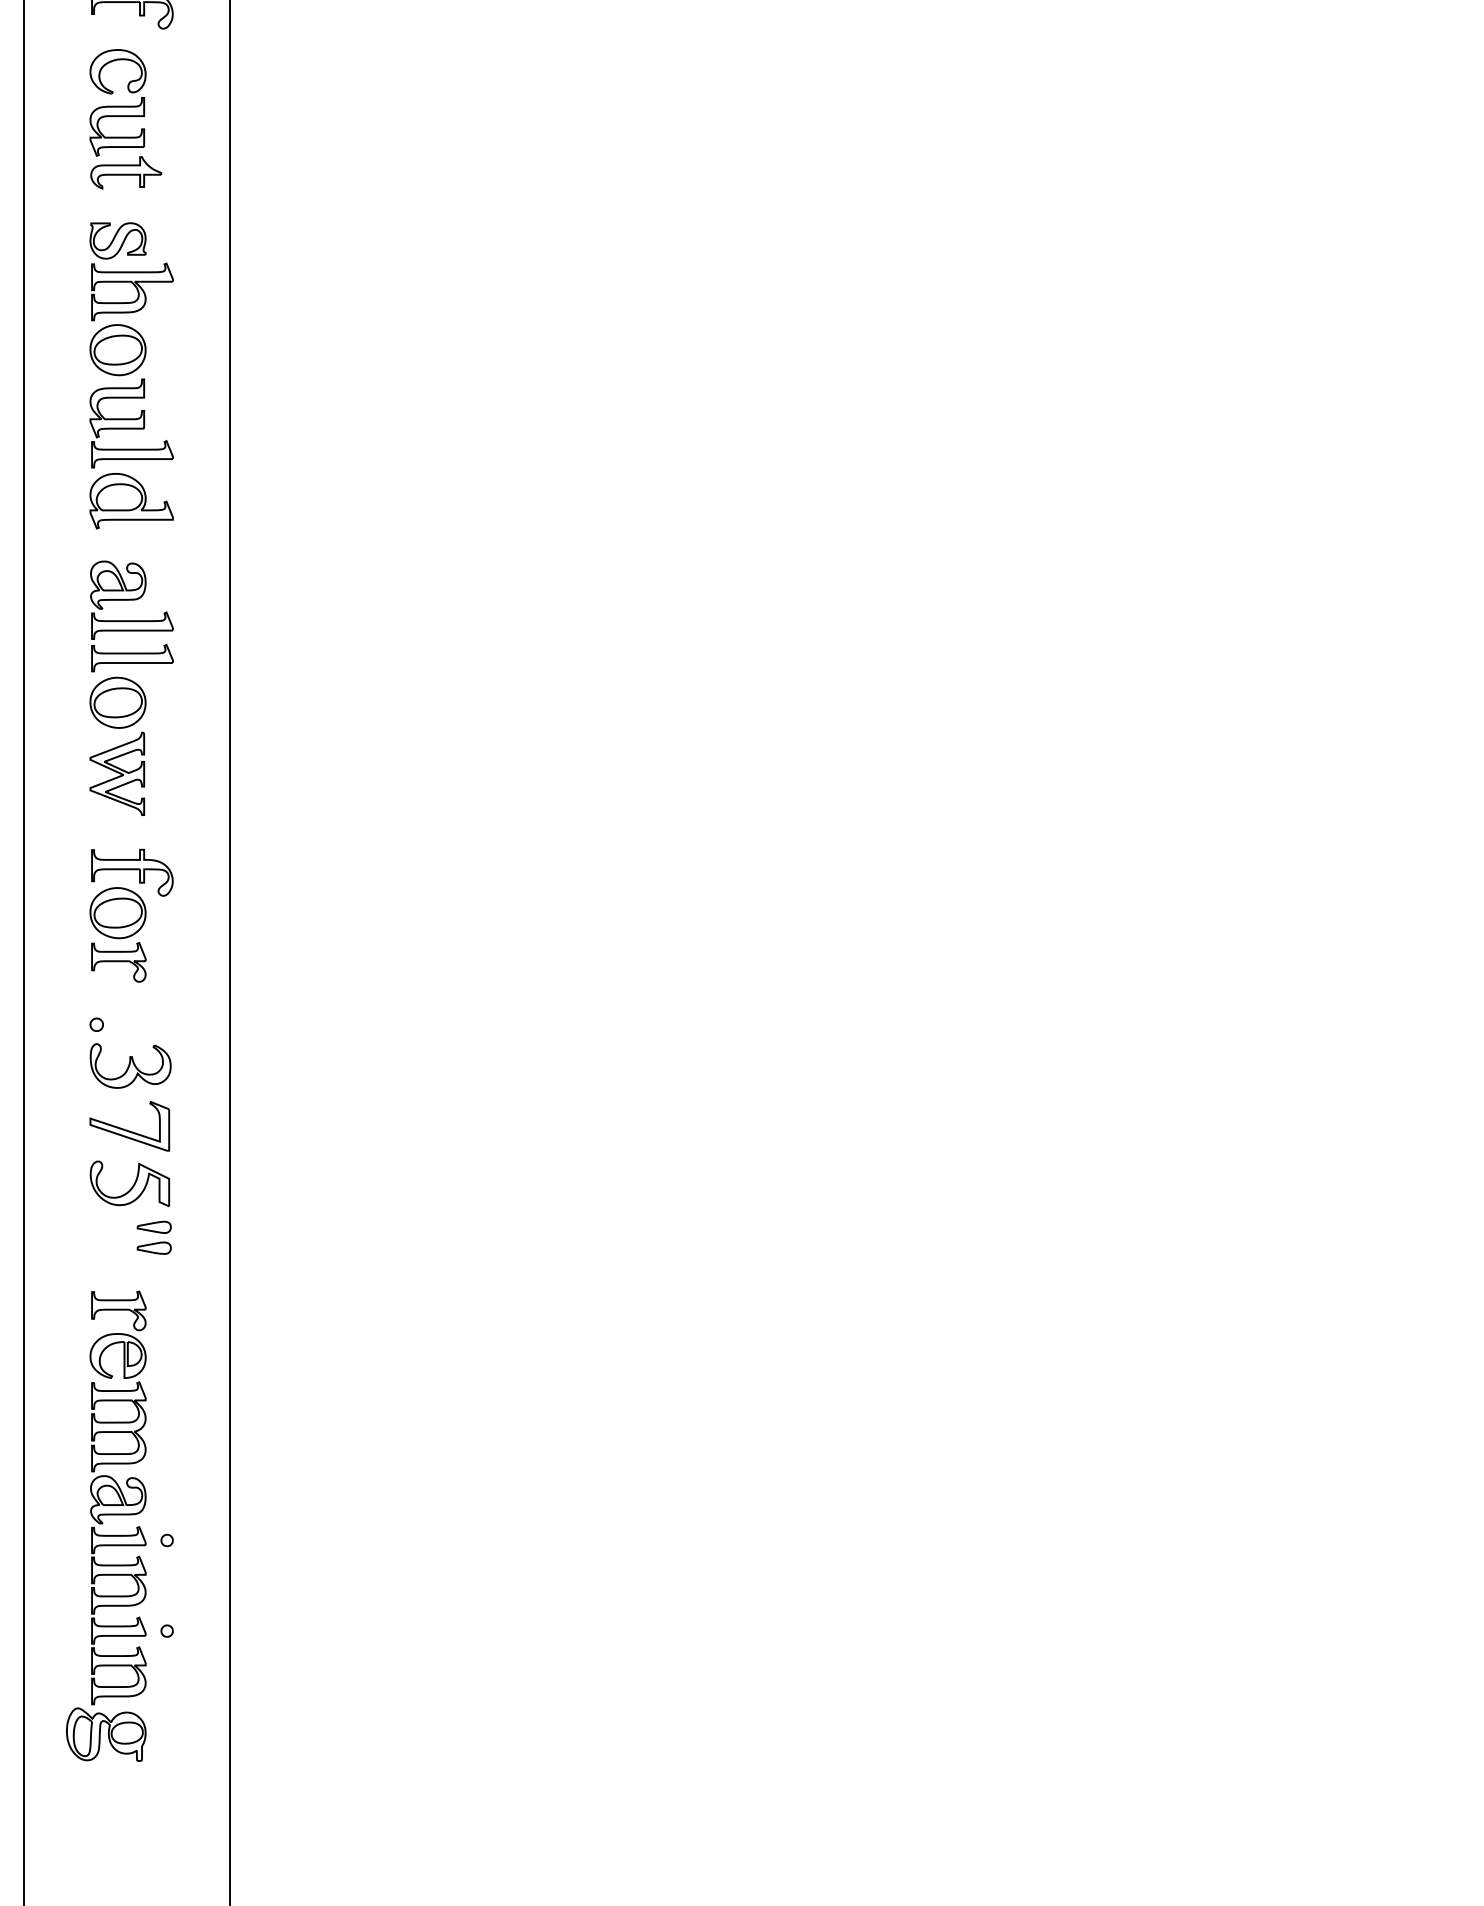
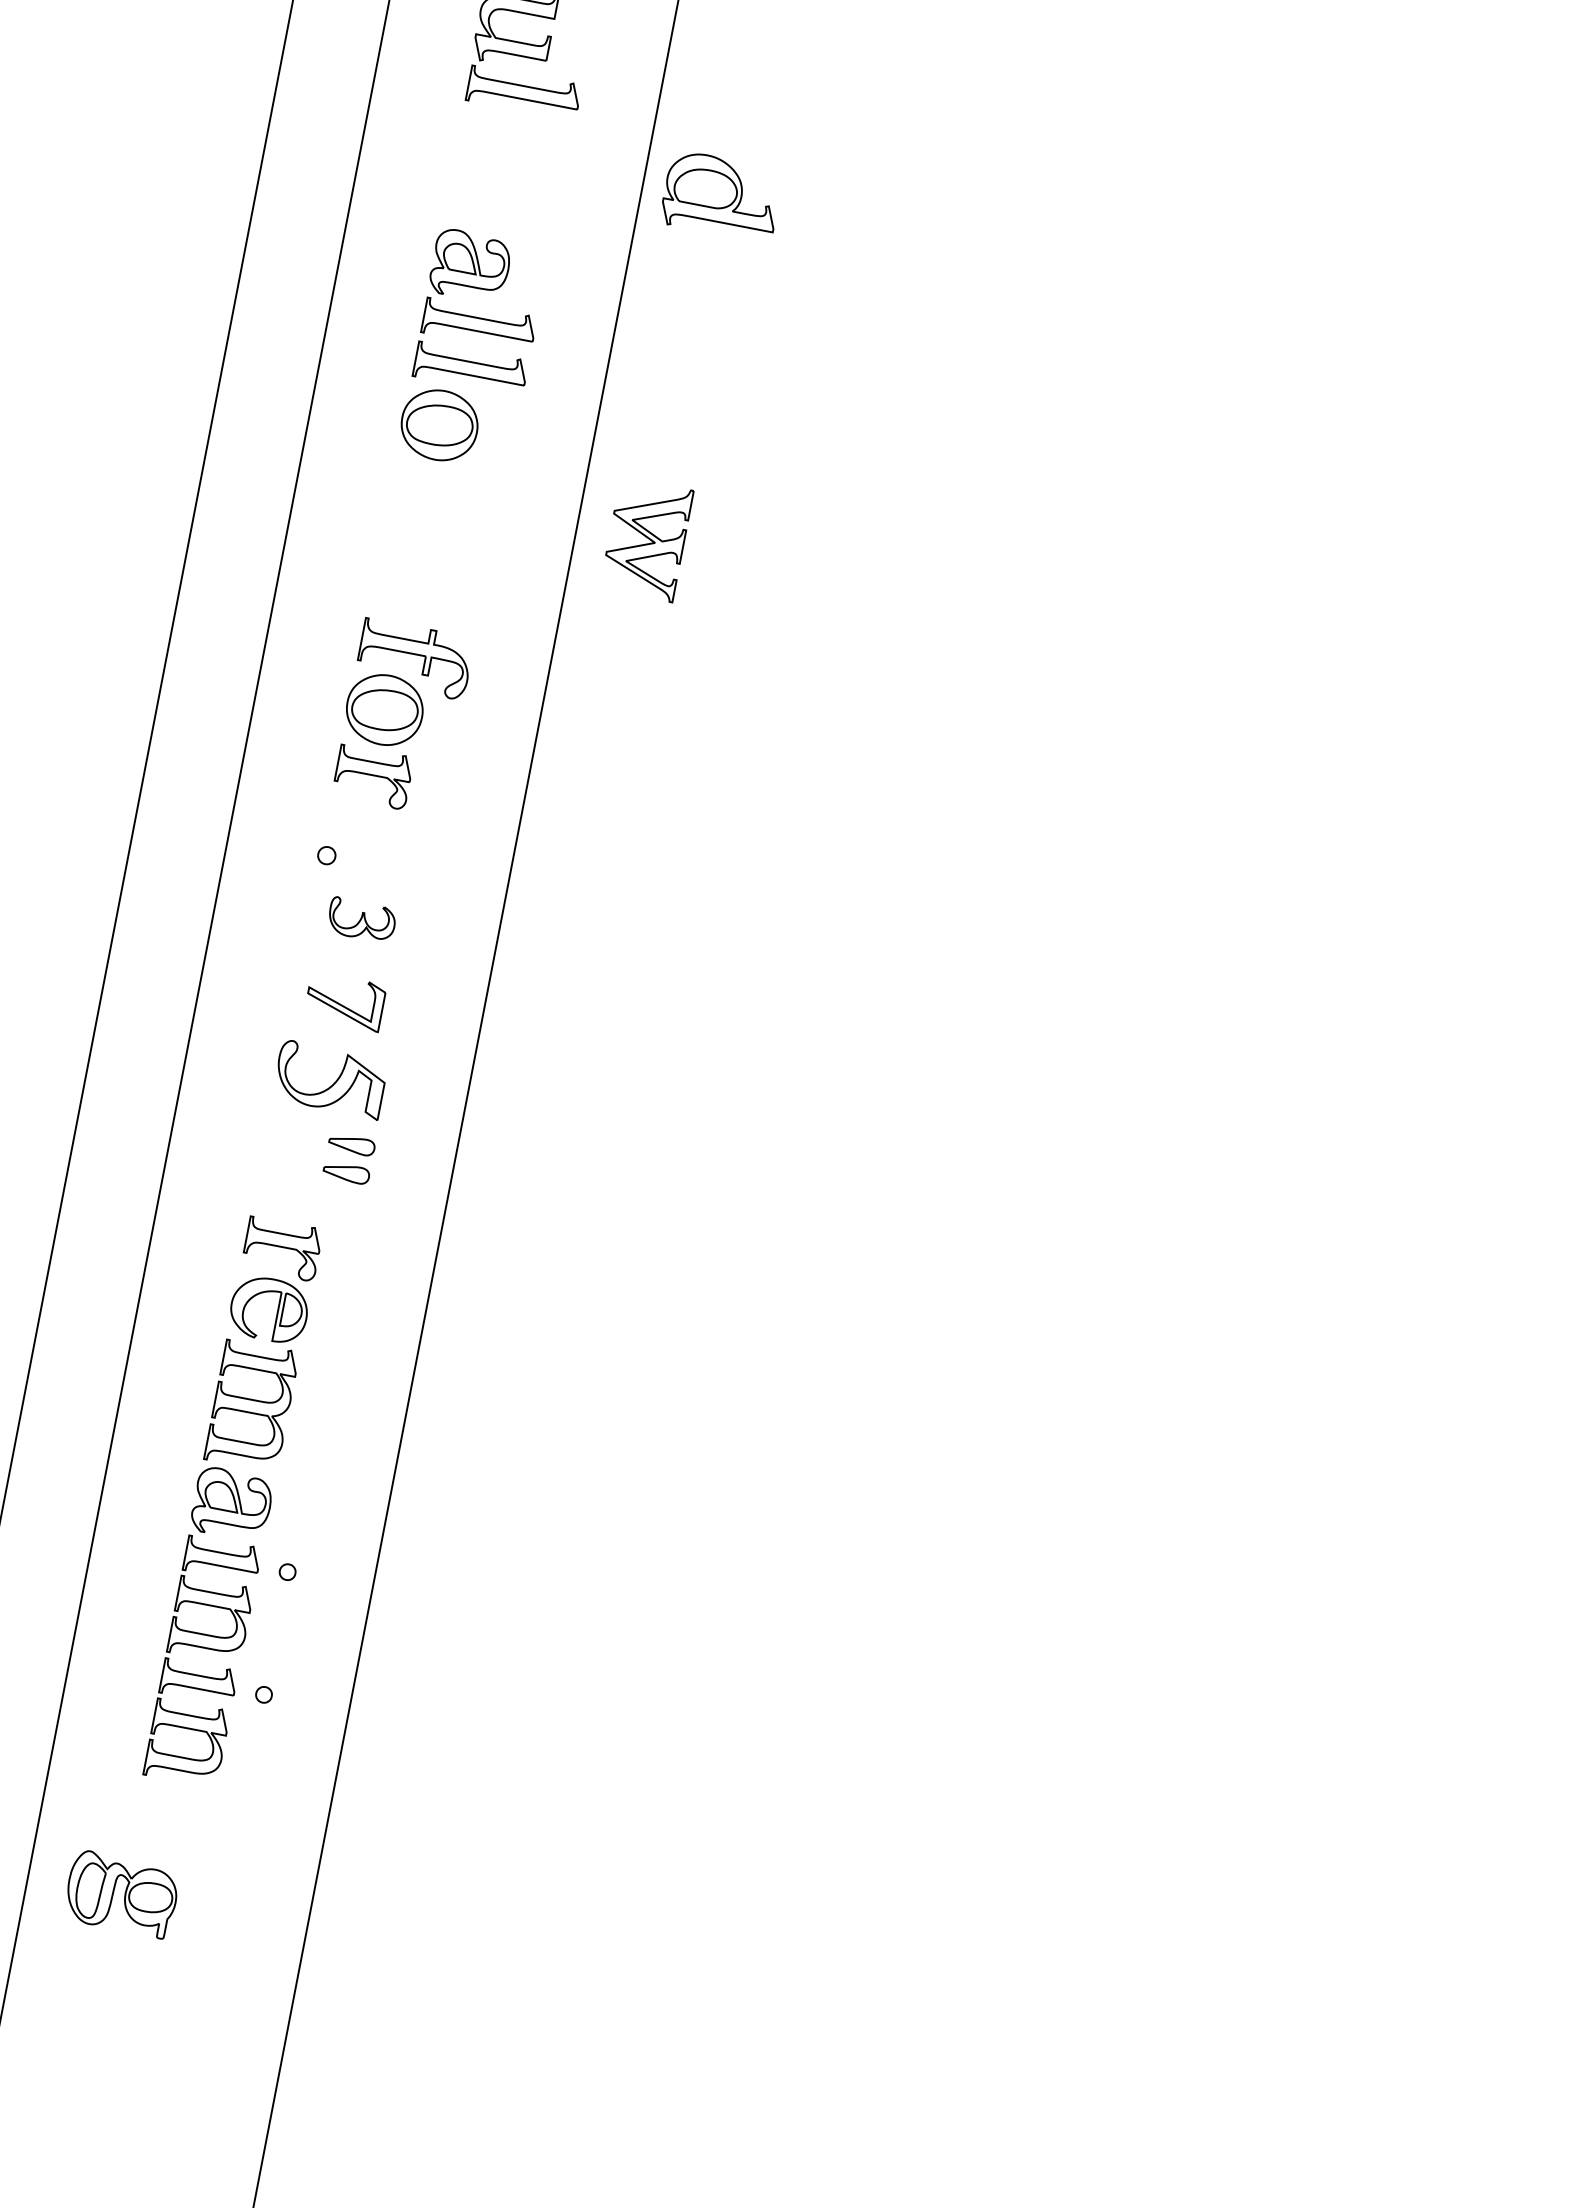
part: (131, 501) -> (721, 196), moved
part: (117, 773) -> (647, 539), moved
part: (130, 1065) -> (361, 919), size x0.6
part: (129, 1126) -> (344, 1001), size x0.7
part: (106, 1734) -> (122, 1894), moved

